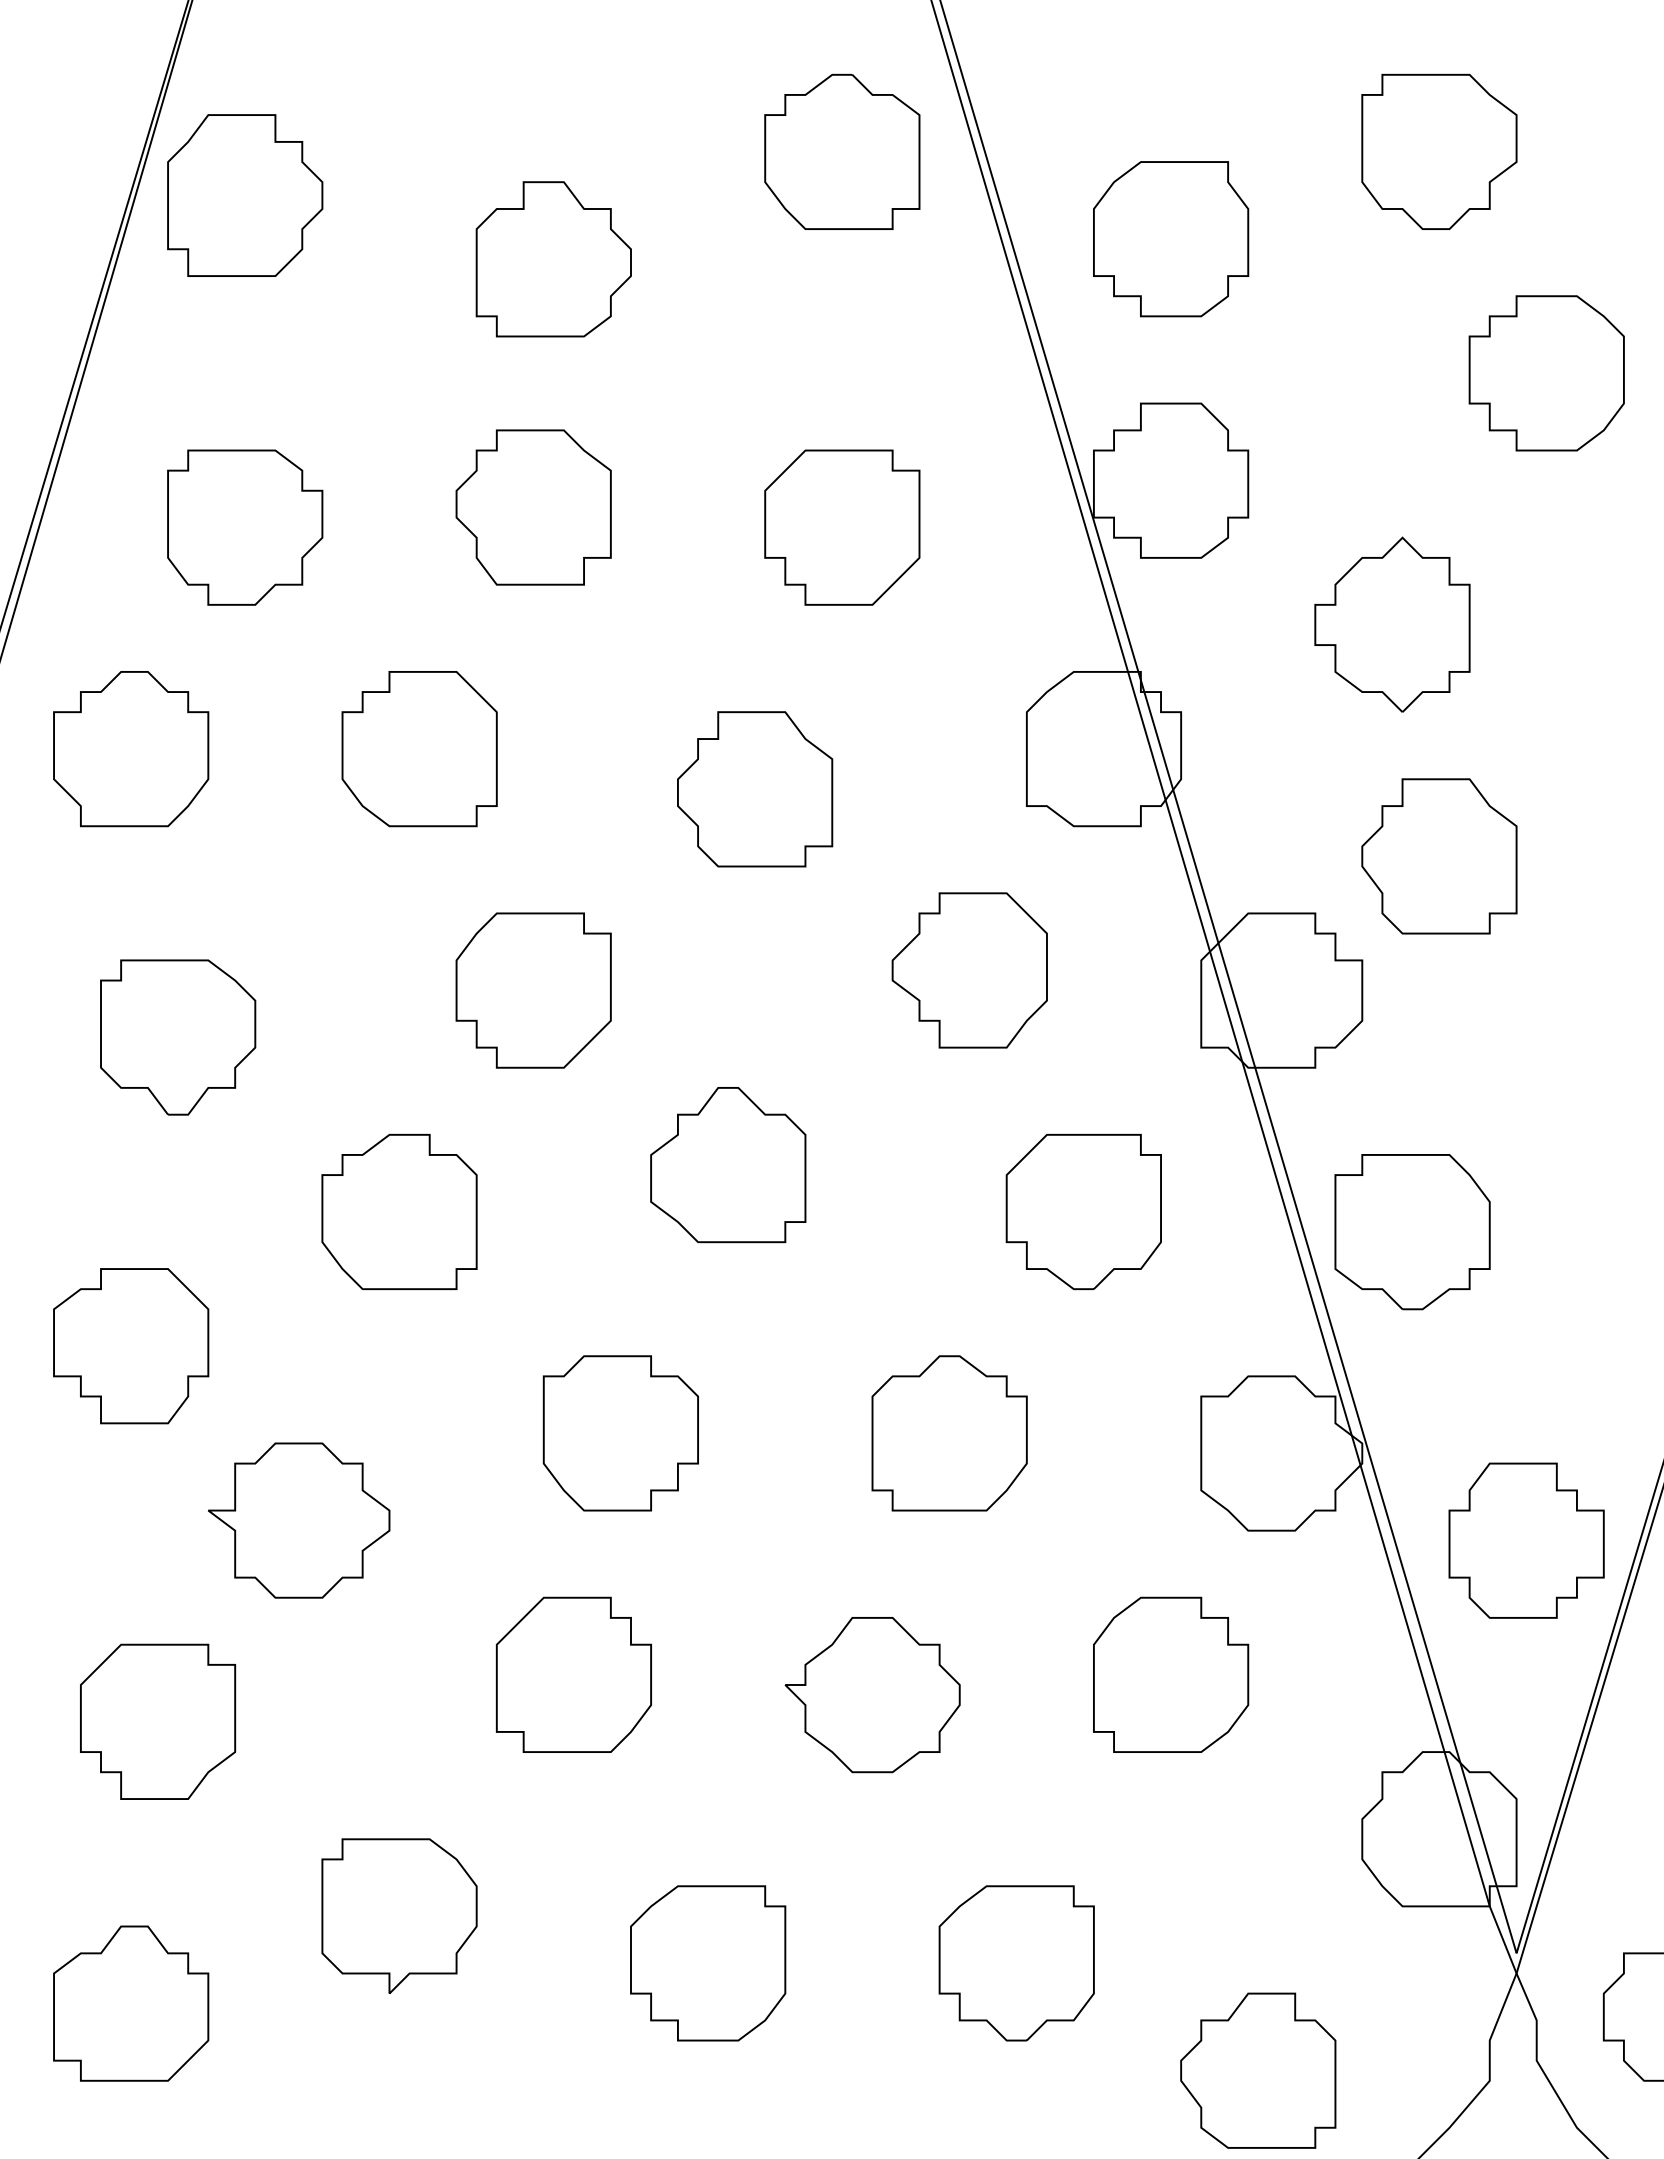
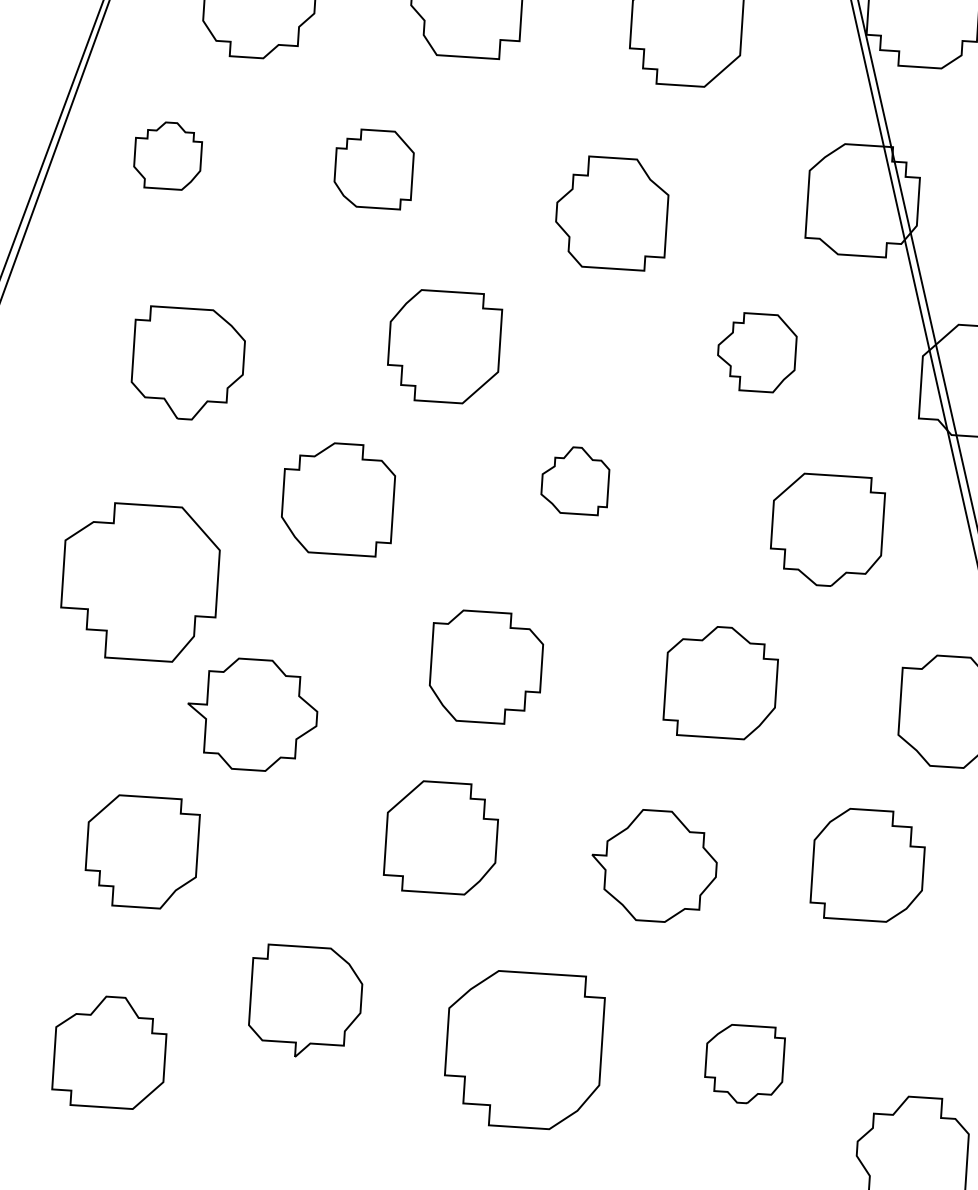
part: (131, 749) -> (168, 156), size x0.6
part: (419, 749) -> (373, 169), size x0.7
part: (969, 970) -> (756, 352), size x0.7
part: (728, 1165) -> (575, 480), size x0.6
part: (131, 1346) -> (140, 582), size x1.4
part: (708, 1963) -> (524, 1050), size x1.4
part: (1016, 1963) -> (744, 1064), size x0.7

